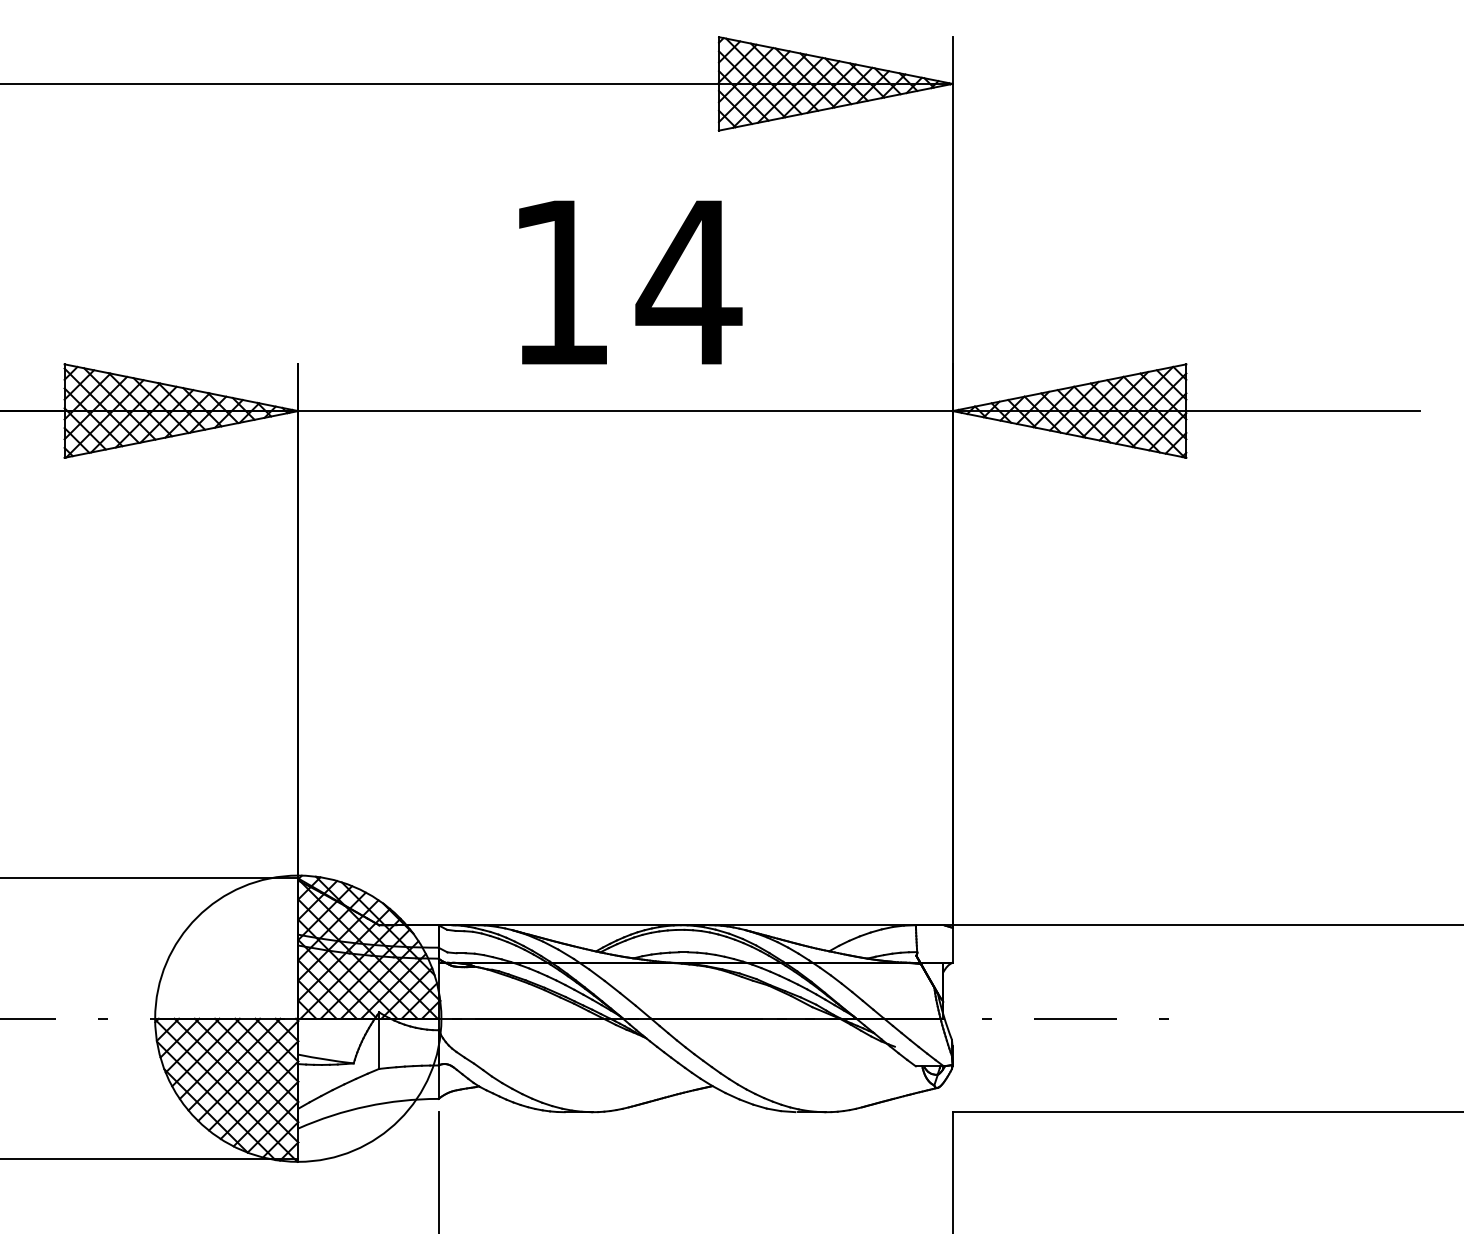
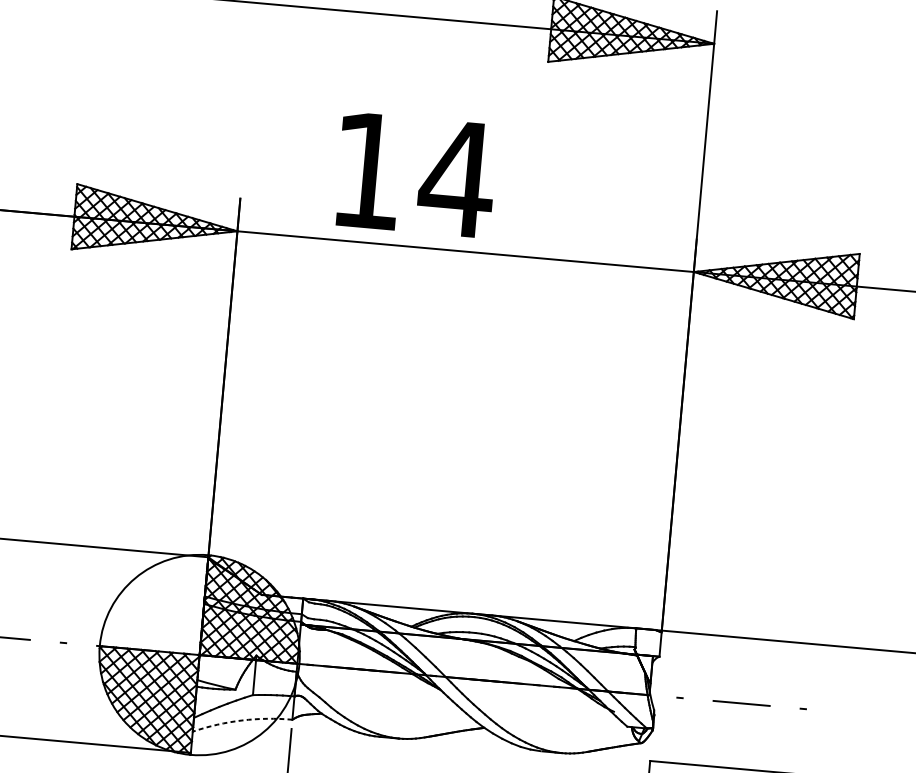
text: (630, 282) -> (416, 175), moved
arc: (366, 1106) -> (241, 720), solid -> dashed

